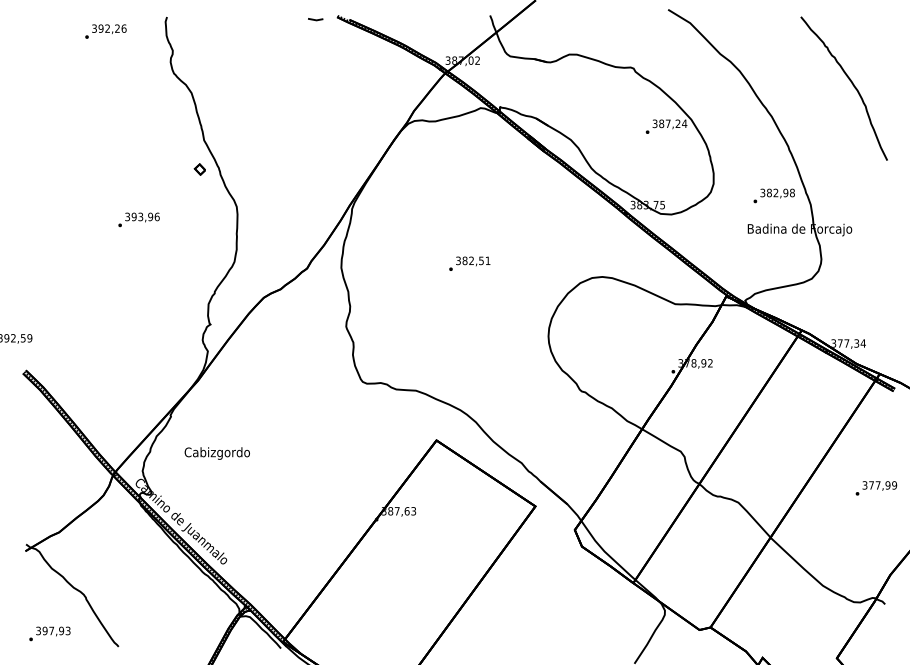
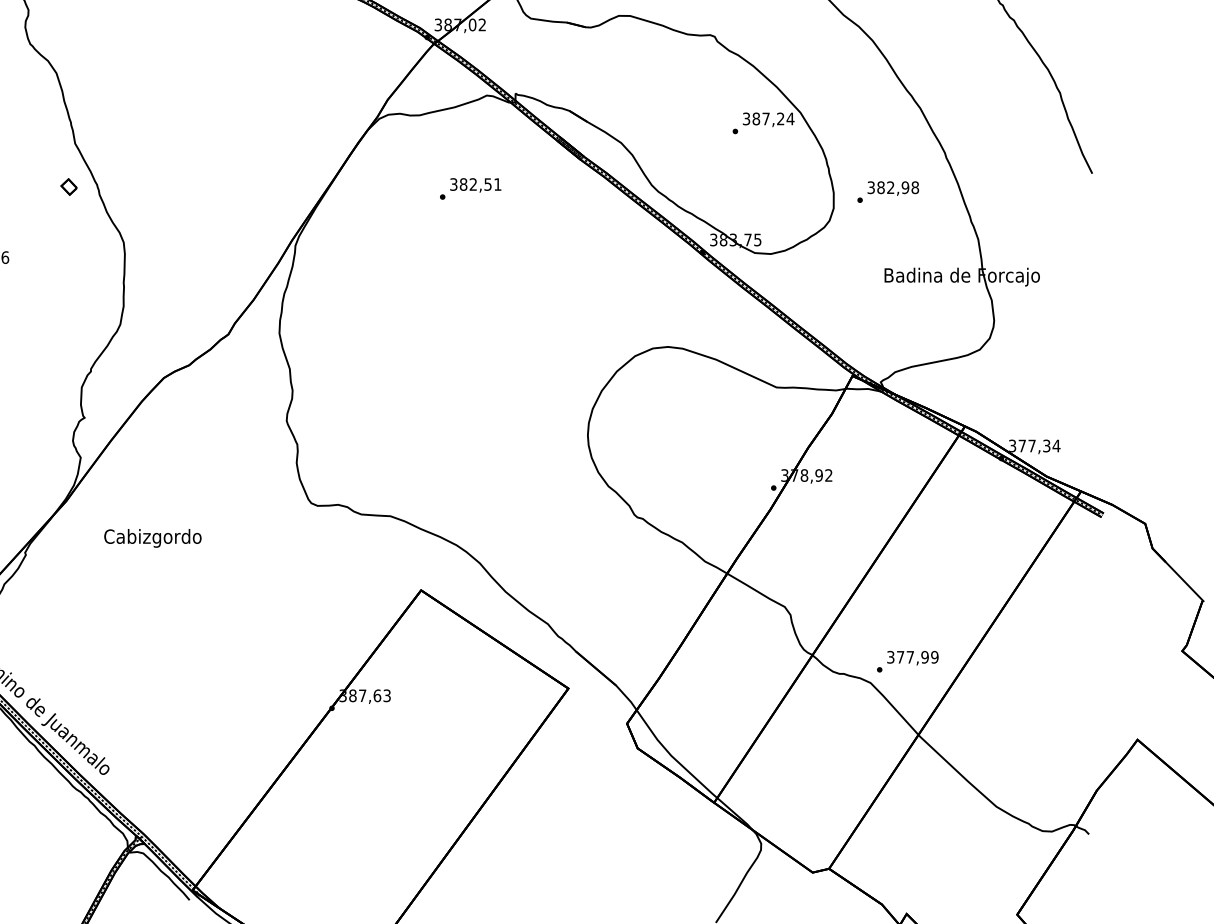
text: (773, 195) -> (887, 191), moved
text: (469, 263) -> (470, 188), moved
text: (216, 453) -> (151, 538), moved
text: (876, 488) -> (907, 661), moved

